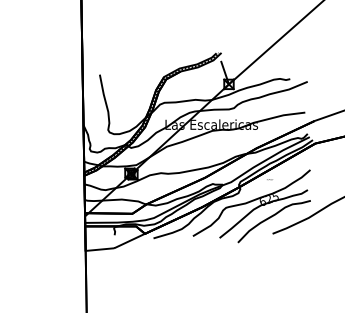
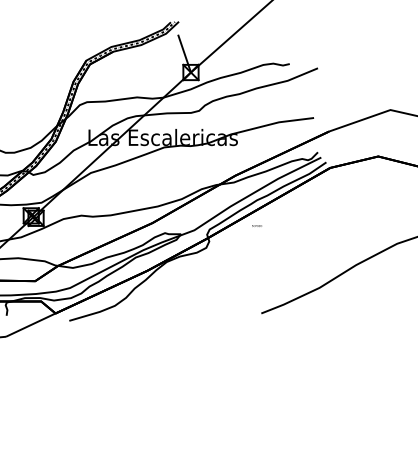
part: (251, 206) -> (227, 269), removed

